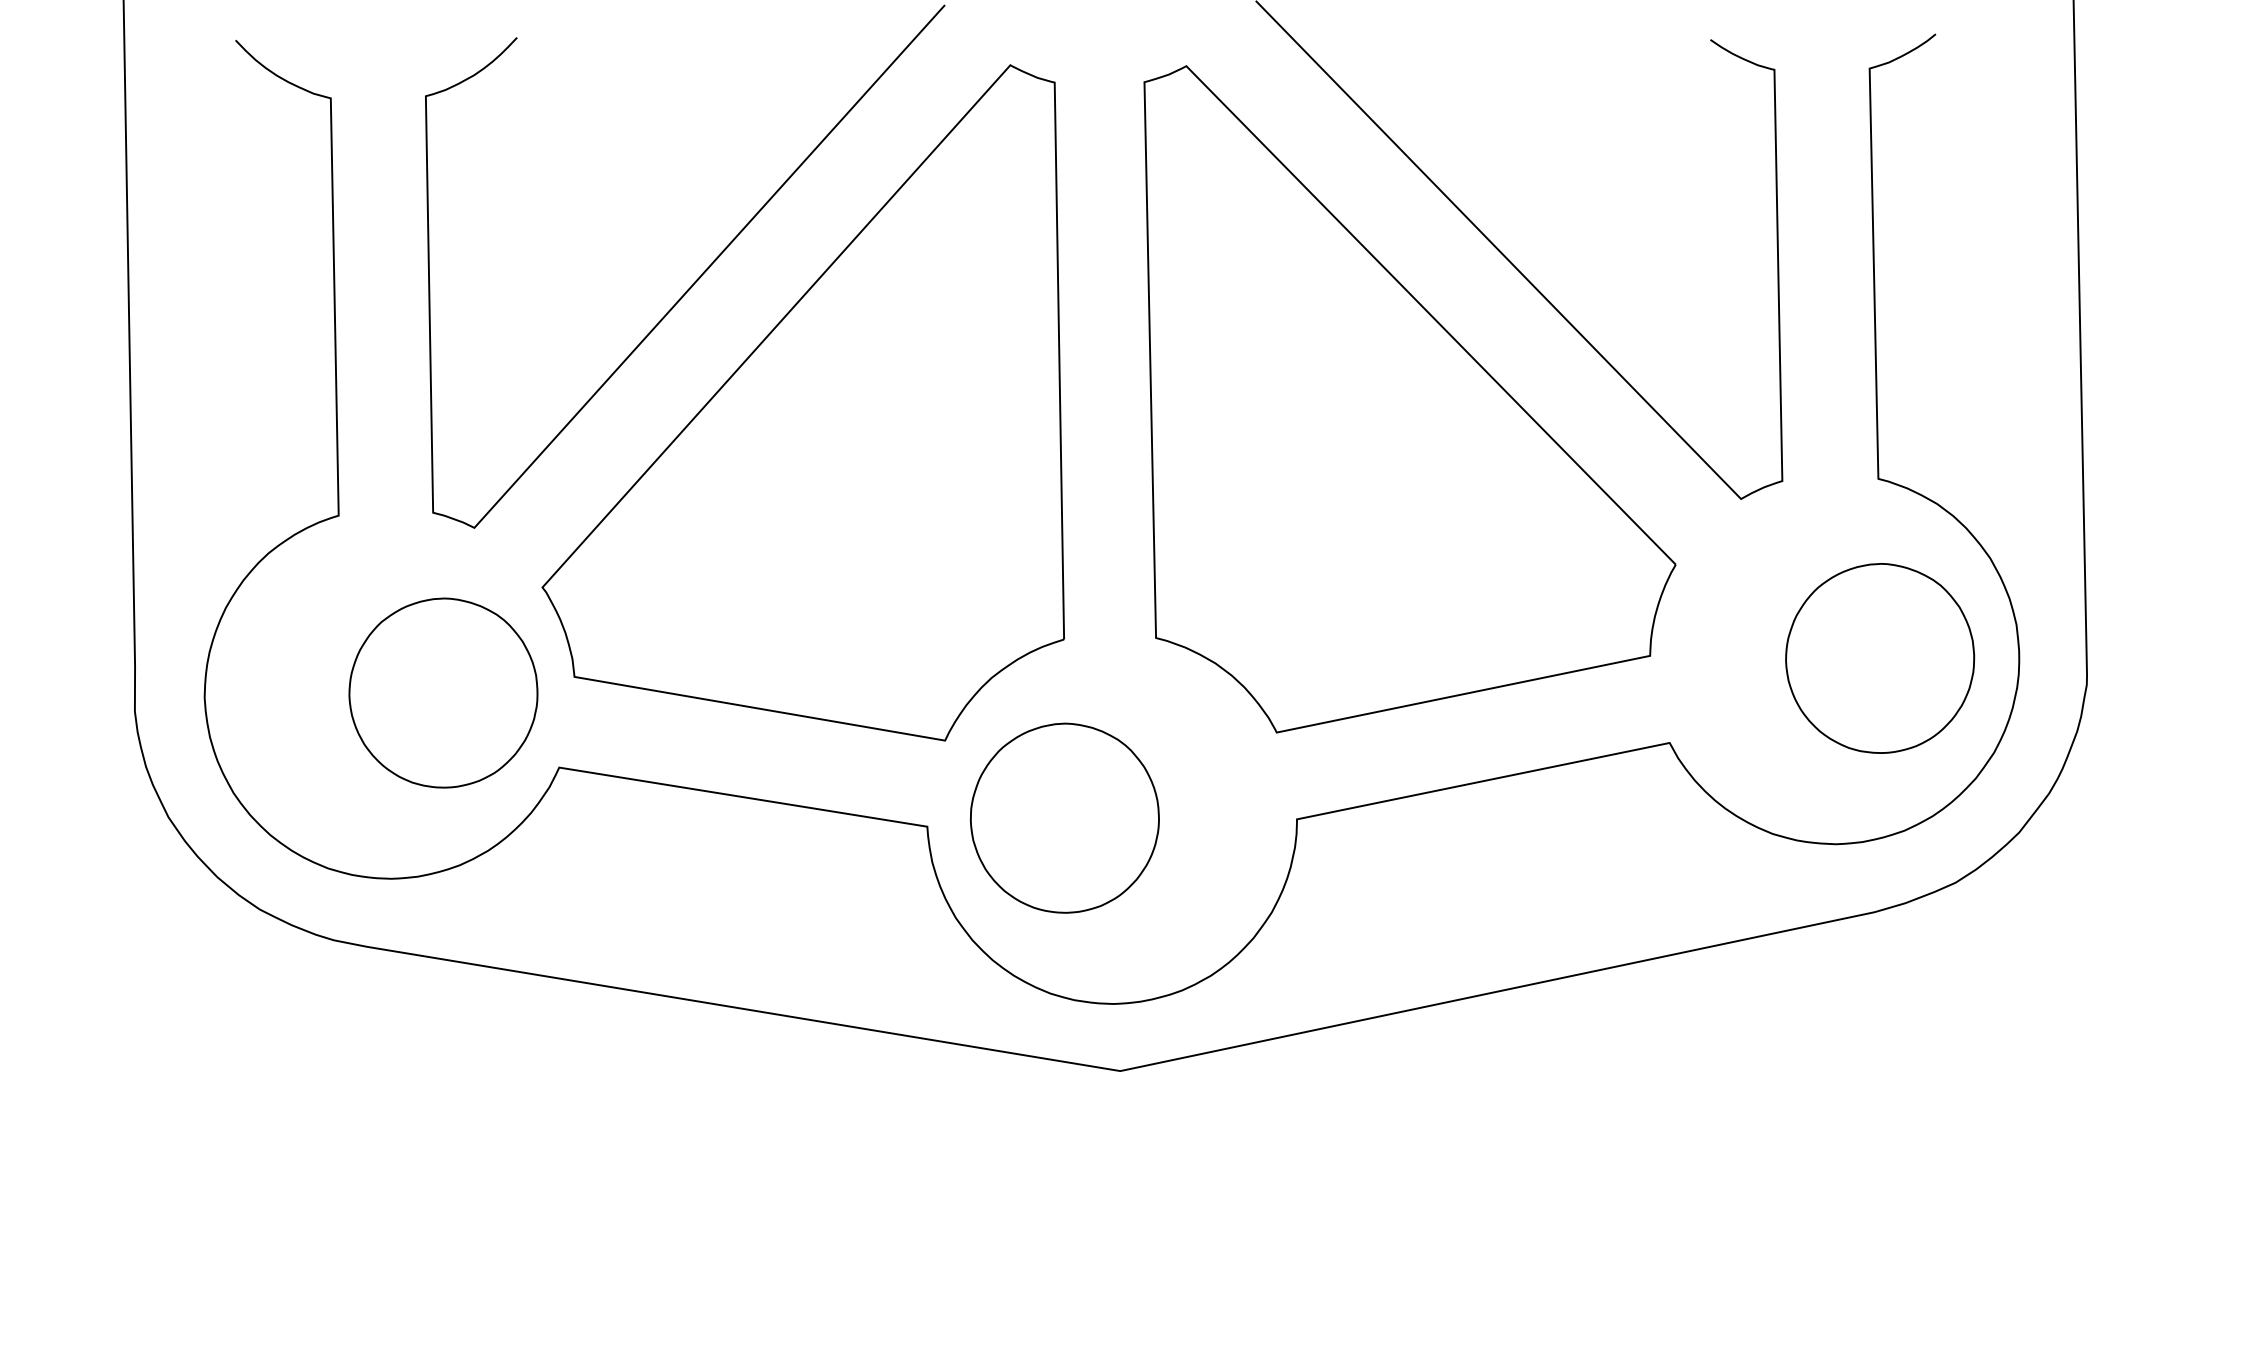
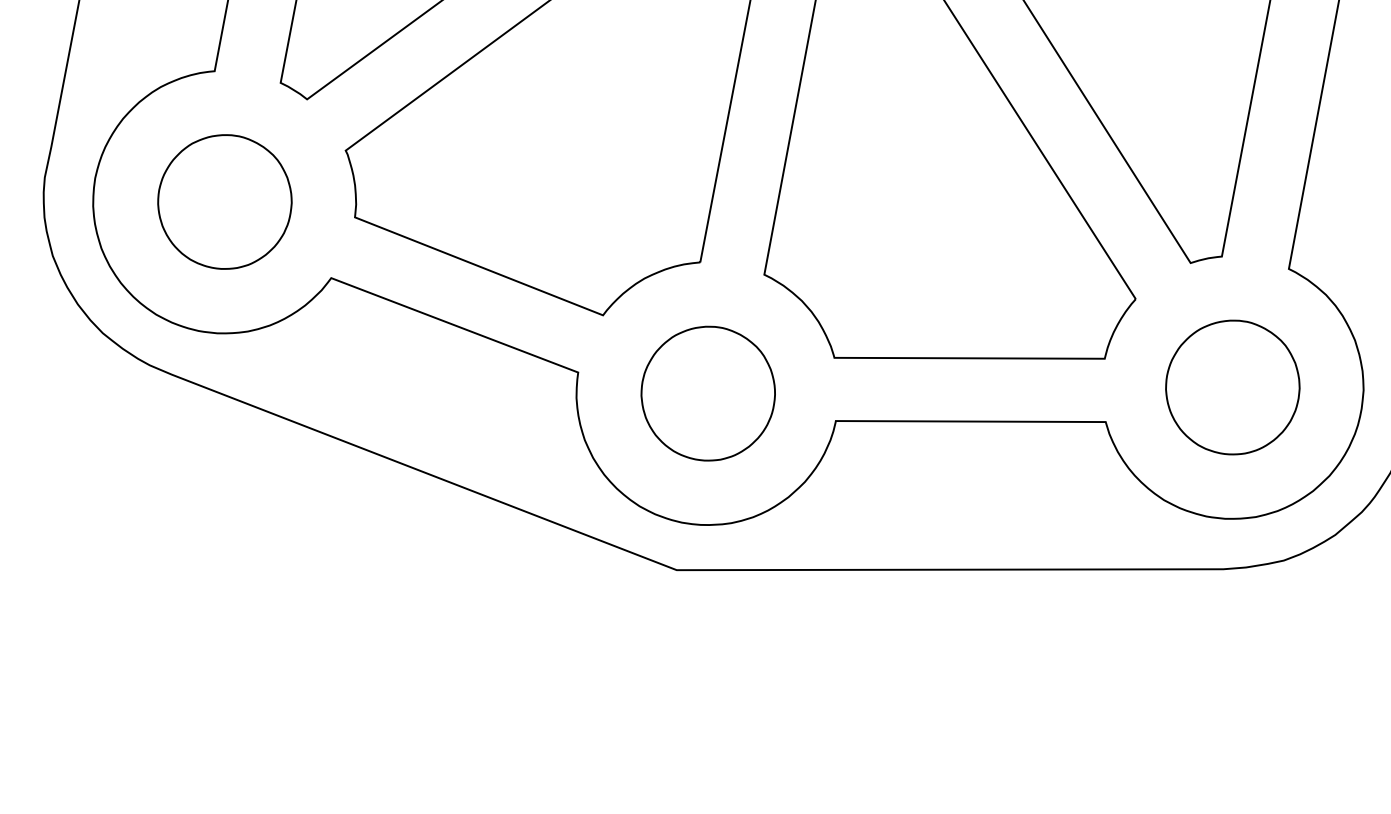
part: (1880, 658) -> (1233, 387), moved
part: (443, 692) -> (225, 201), moved
part: (1064, 817) -> (708, 392), moved

